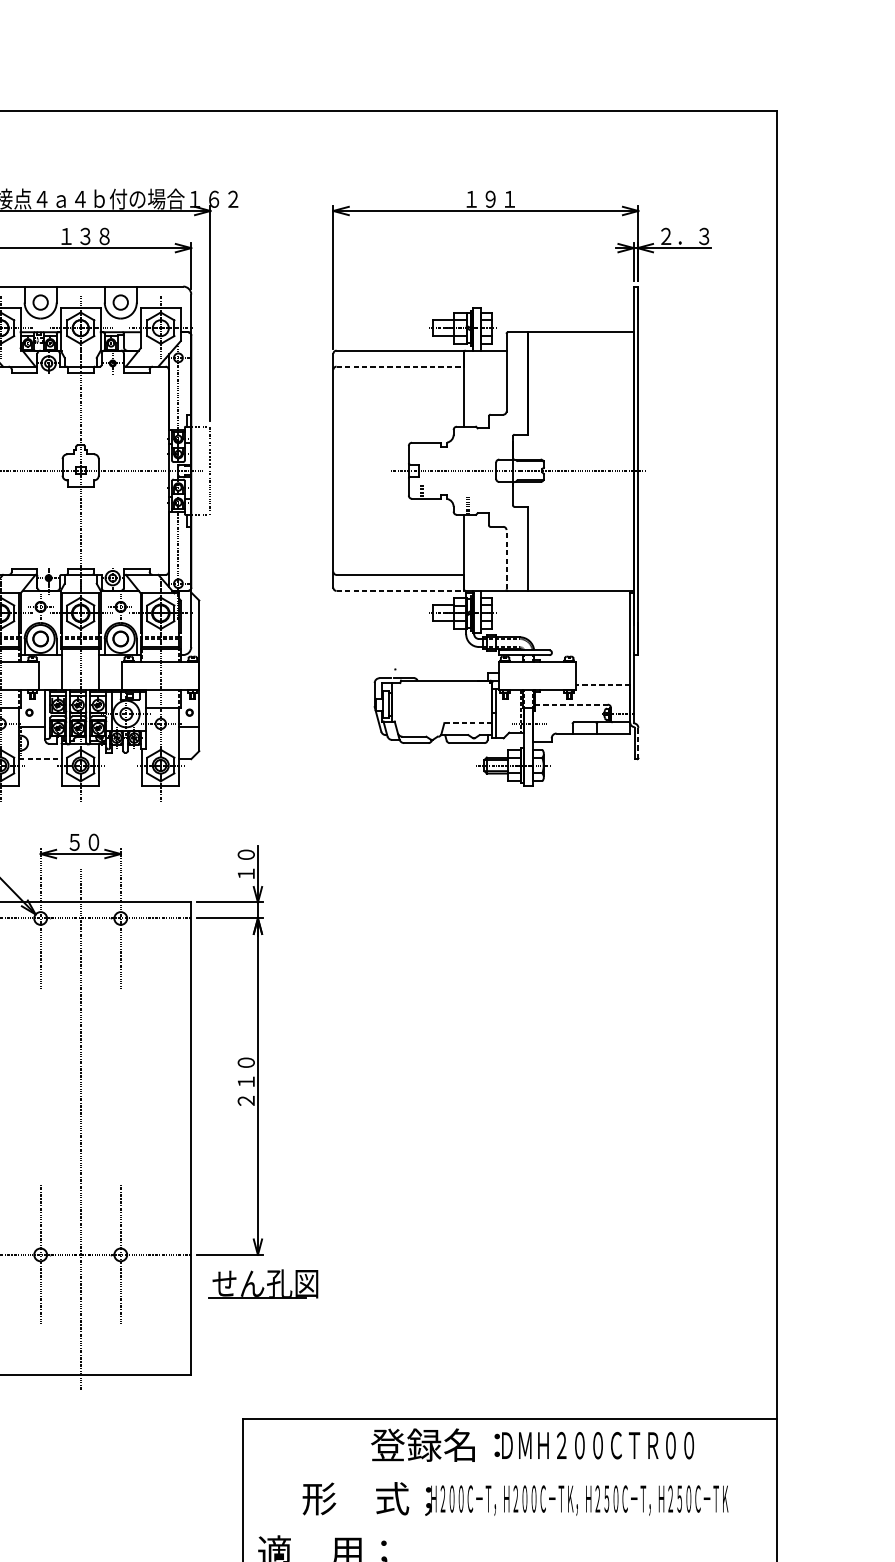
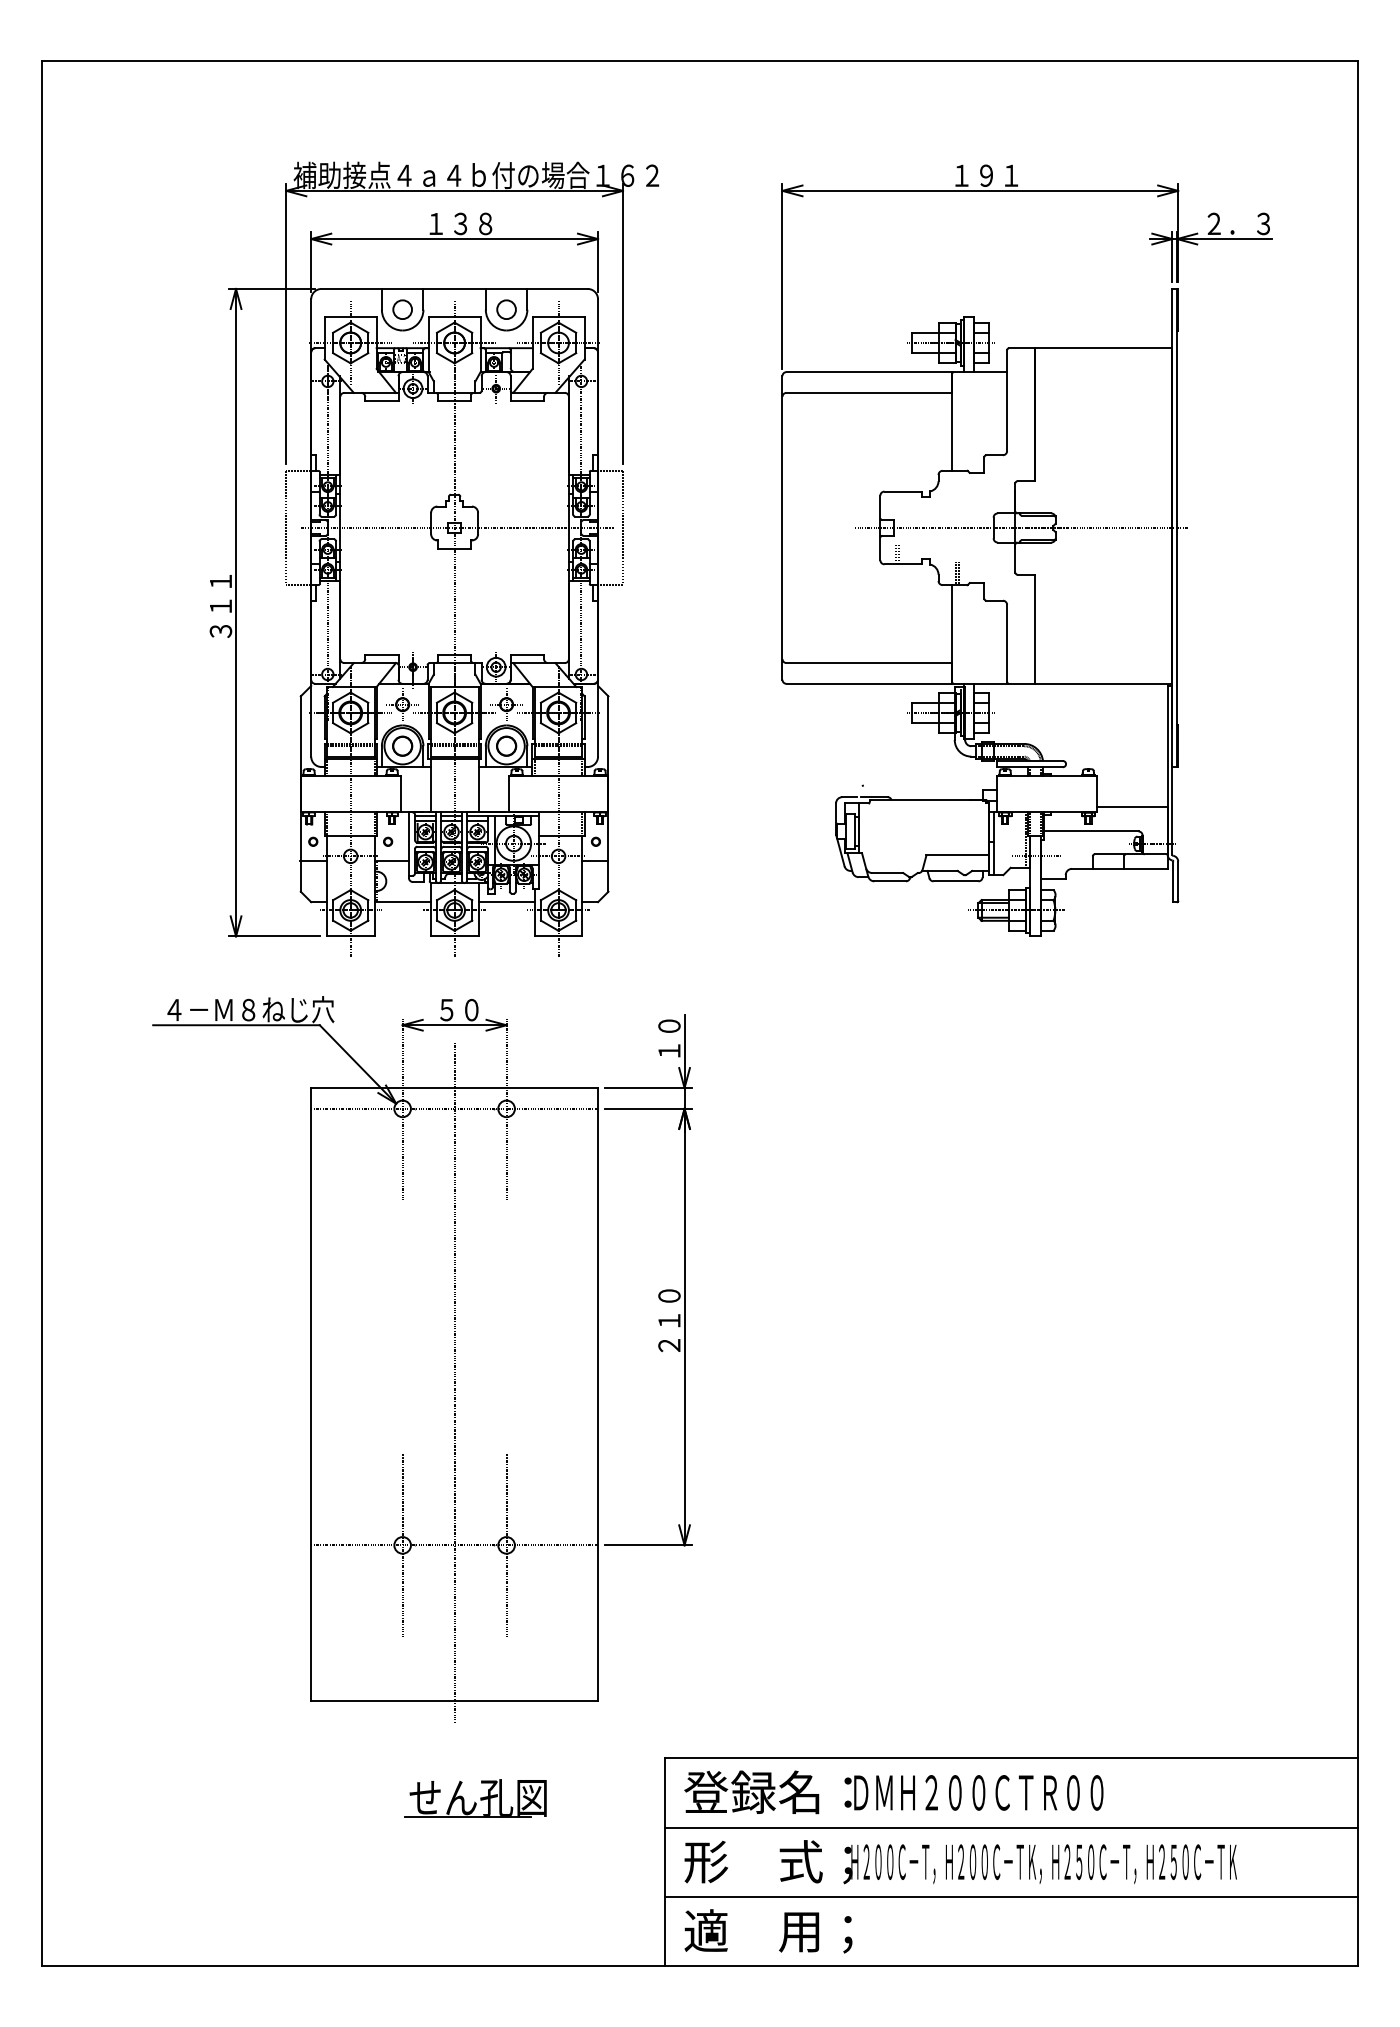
line: (400, 366) -> (869, 392), dashed -> solid
line: (506, 559) -> (1007, 642), dashed -> solid
line: (400, 590) -> (869, 683), dashed -> solid
line: (602, 685) -> (1131, 806), dashed -> solid
line: (571, 704) -> (1091, 831), dashed -> solid
line: (468, 723) -> (957, 855), dashed -> solid
line: (638, 743) -> (1178, 881), dashed -> solid
line: (41, 759) -> (403, 902), dashed -> solid
line: (120, 759) -> (506, 902), added
part: (263, 1284) -> (475, 1798), moved
text: (532, 1445) -> (893, 1792), moved
line: (509, 1472) -> (1011, 1827), added
text: (515, 1499) -> (960, 1862), moved
line: (509, 1525) -> (1011, 1896), added

